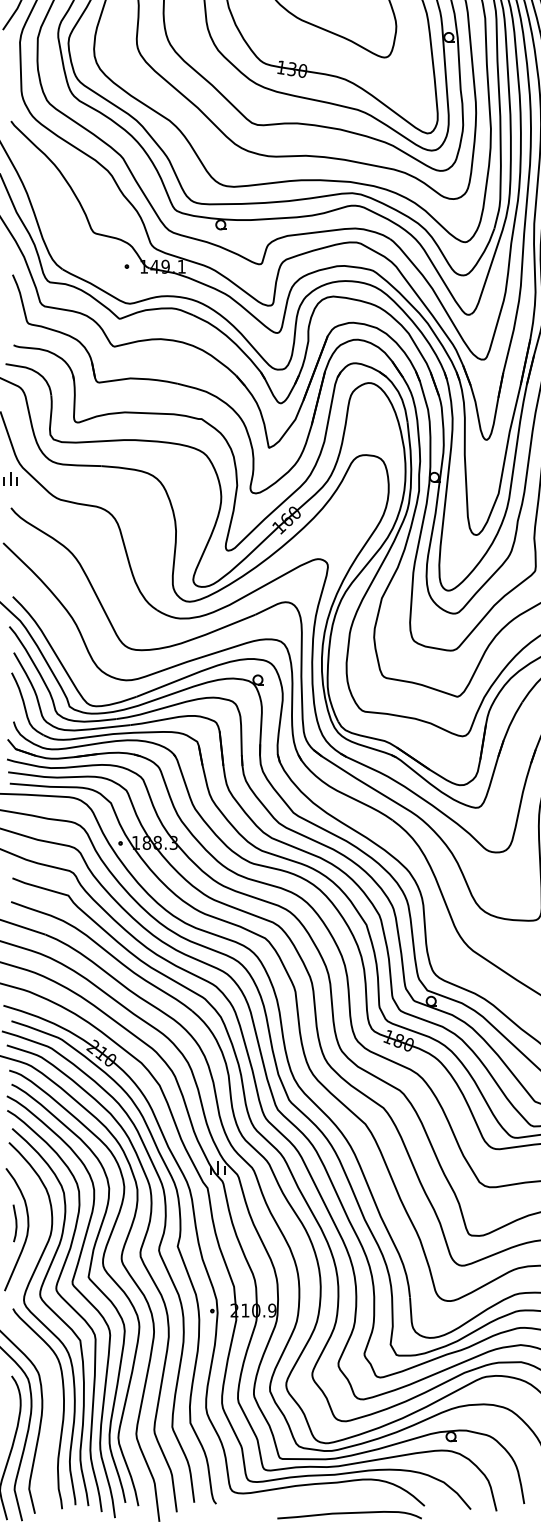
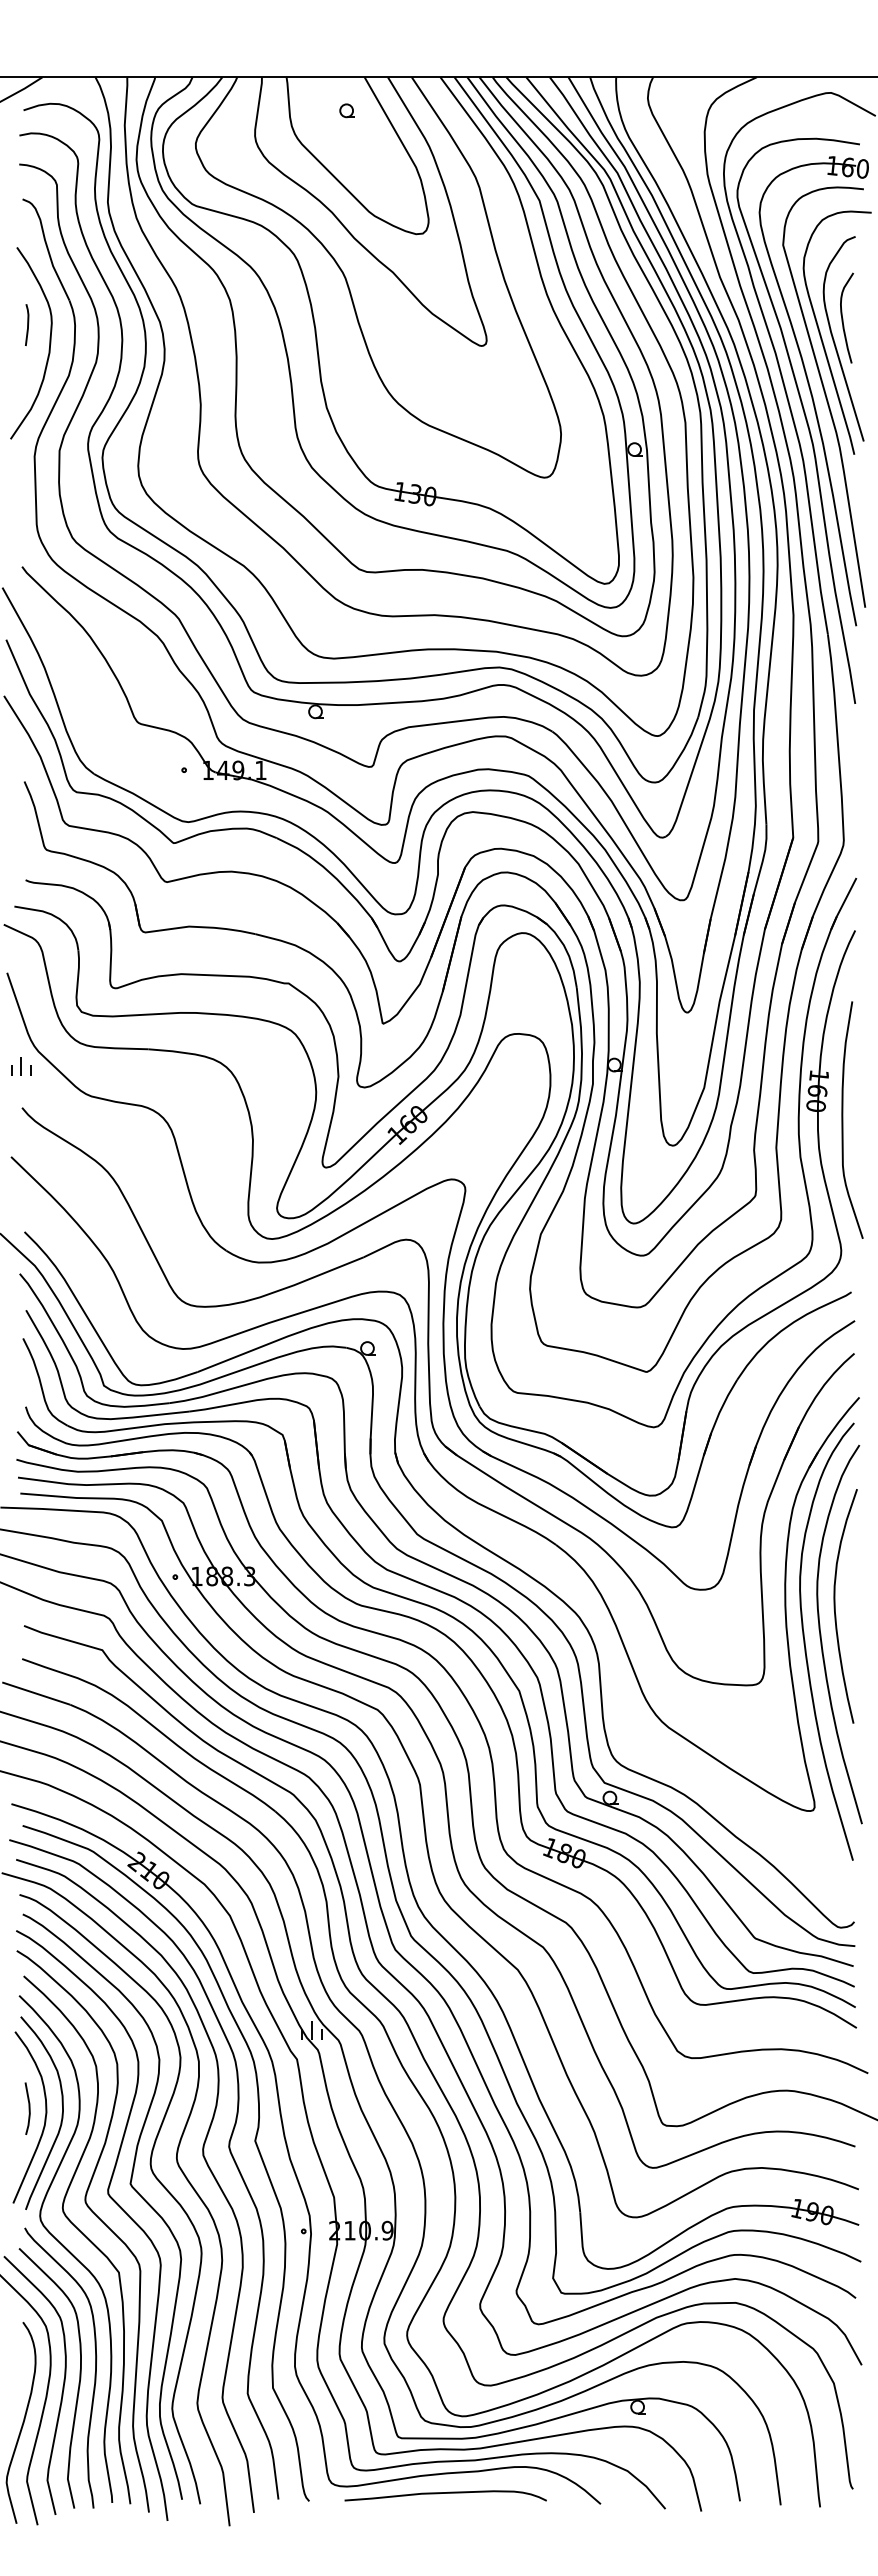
curve: (39, 1226) -> (61, 2113), added
curve: (51, 1419) -> (78, 2382), added
curve: (349, 1513) -> (445, 2493), moved

